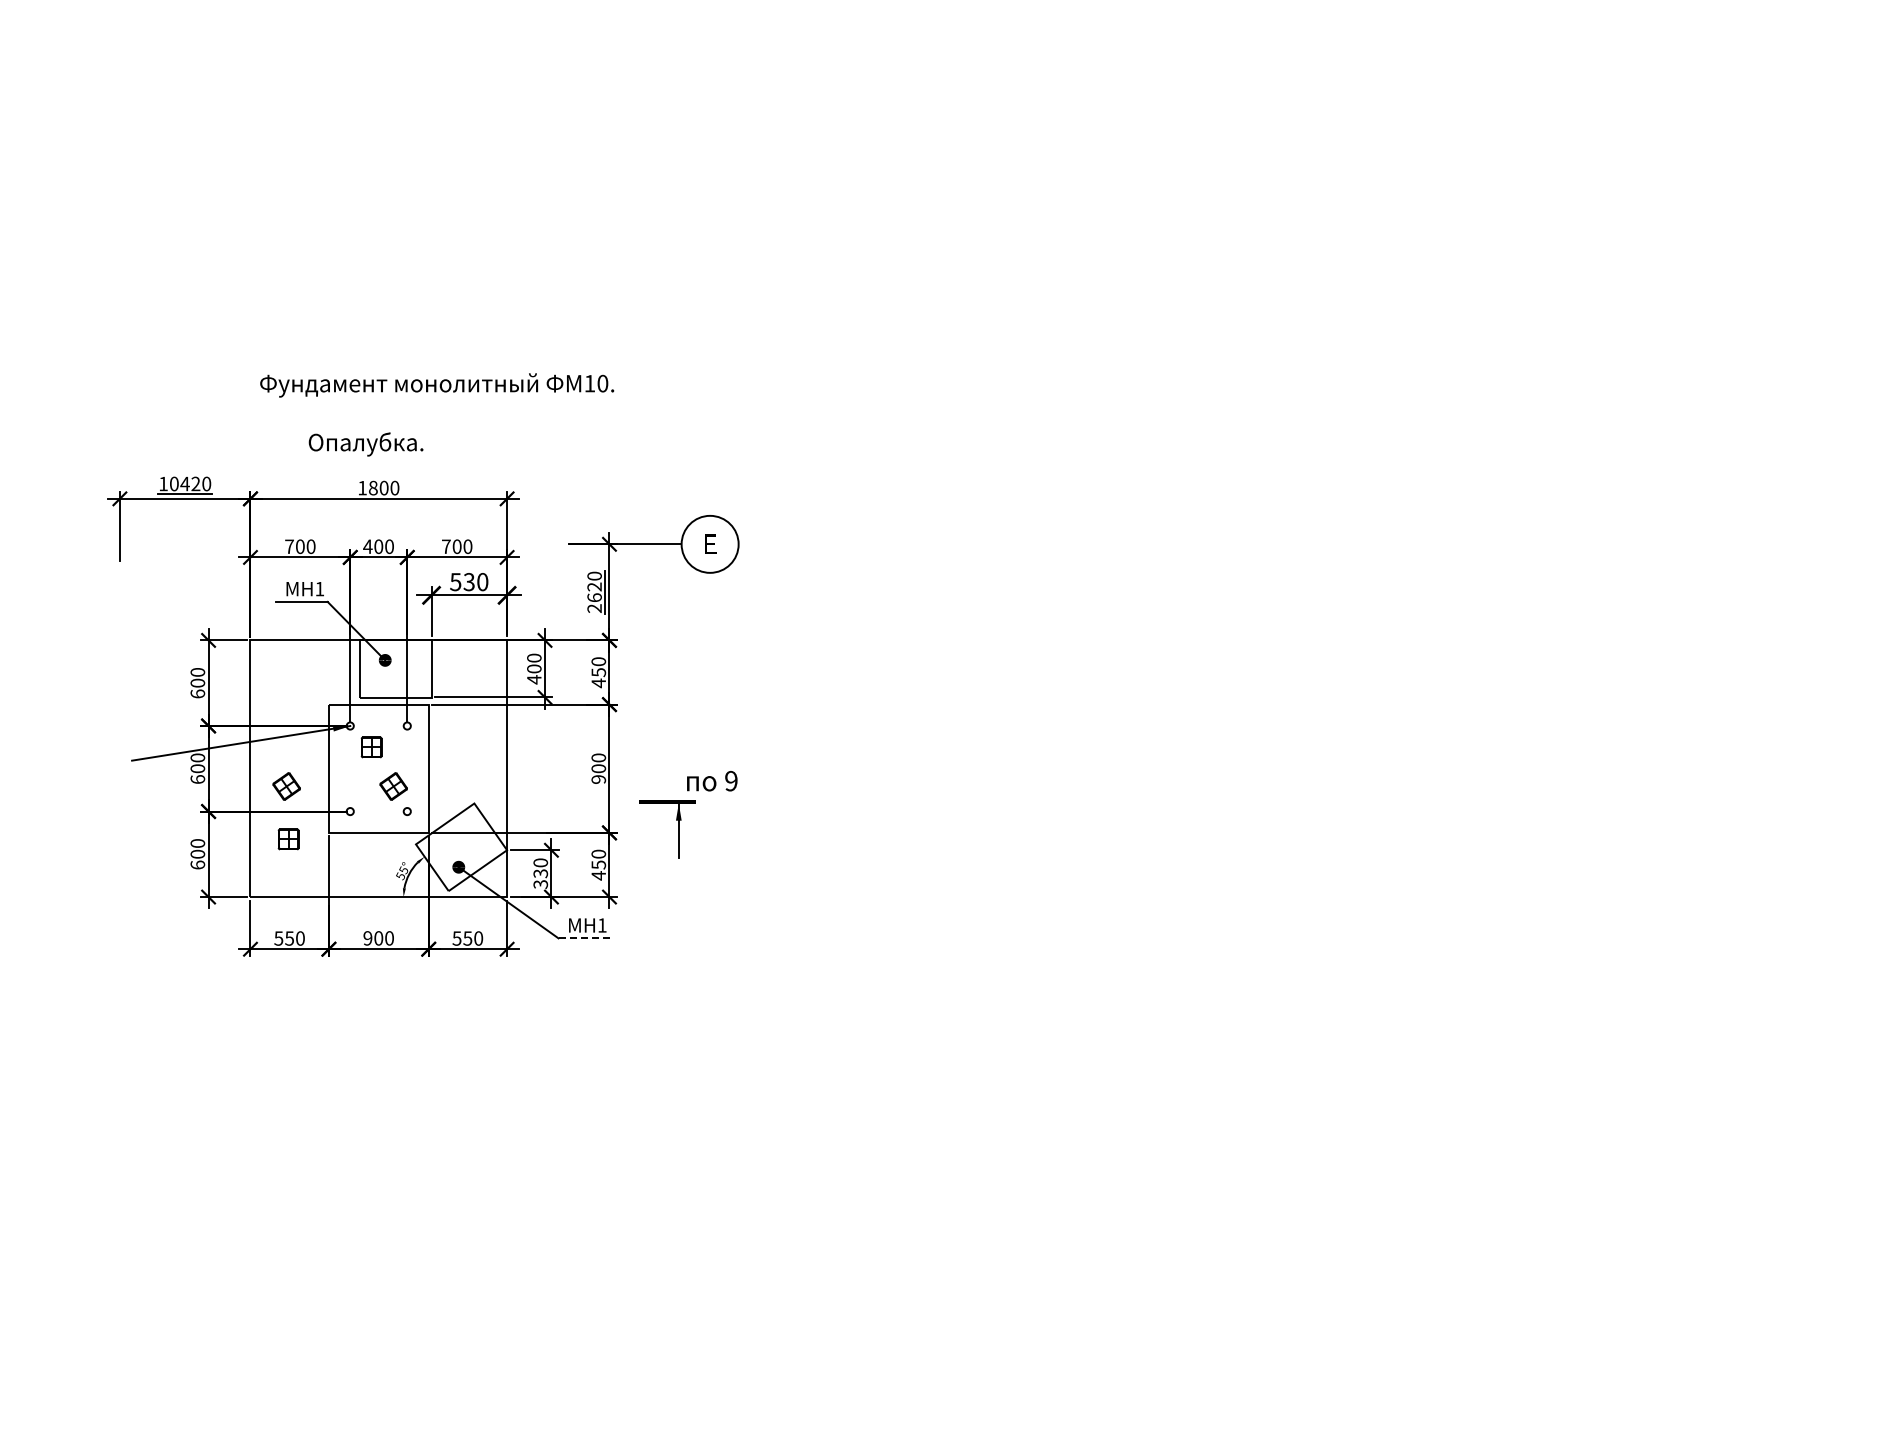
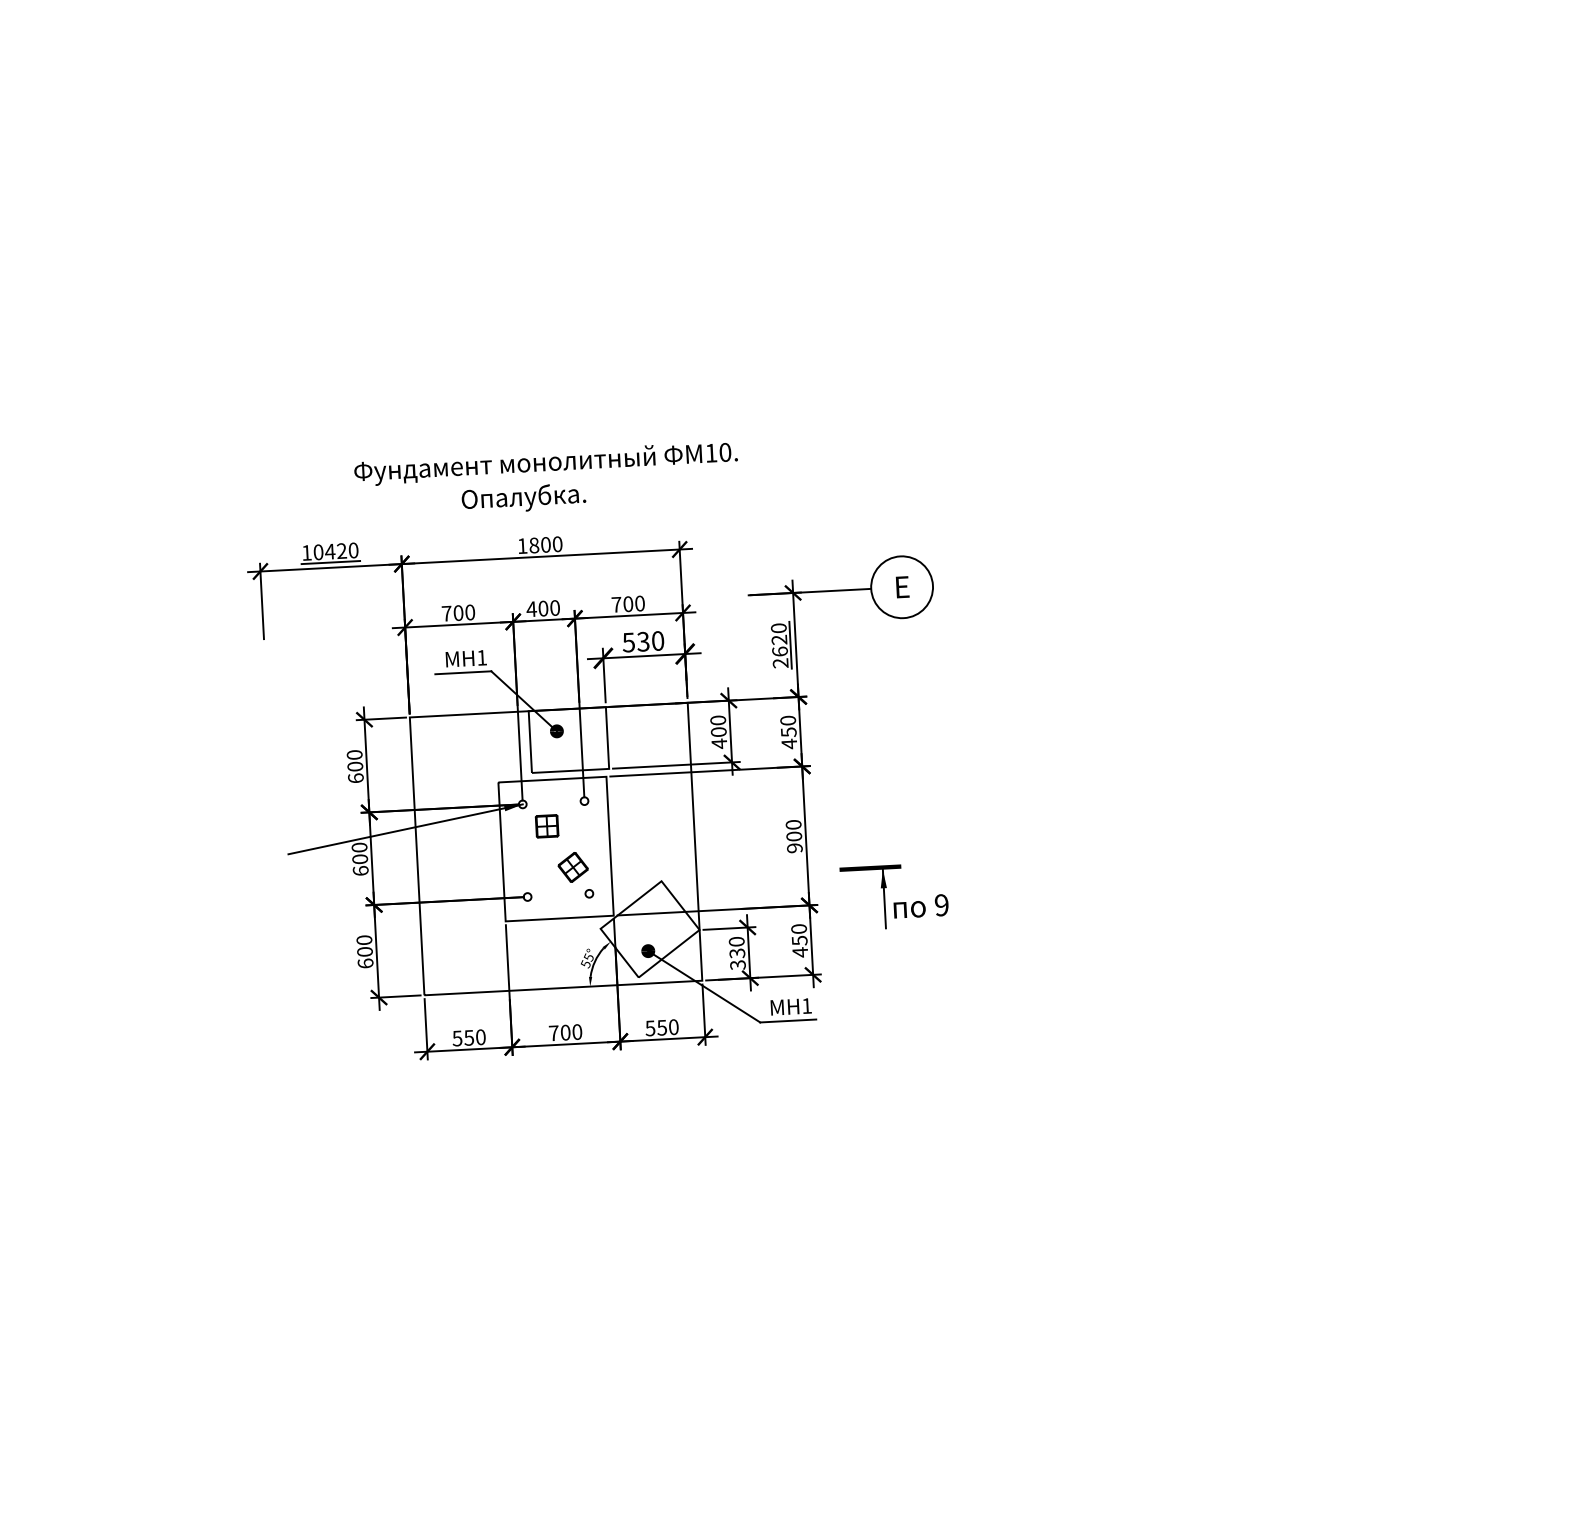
text: (437, 385) -> (546, 463), moved
text: (712, 781) -> (921, 906), moved
part: (286, 786) -> (457, 873), removed
part: (288, 839) -> (462, 930), removed
text: (367, 938) -> (553, 1033), 900 -> 700
line: (584, 938) -> (788, 1021), dashed -> solid

